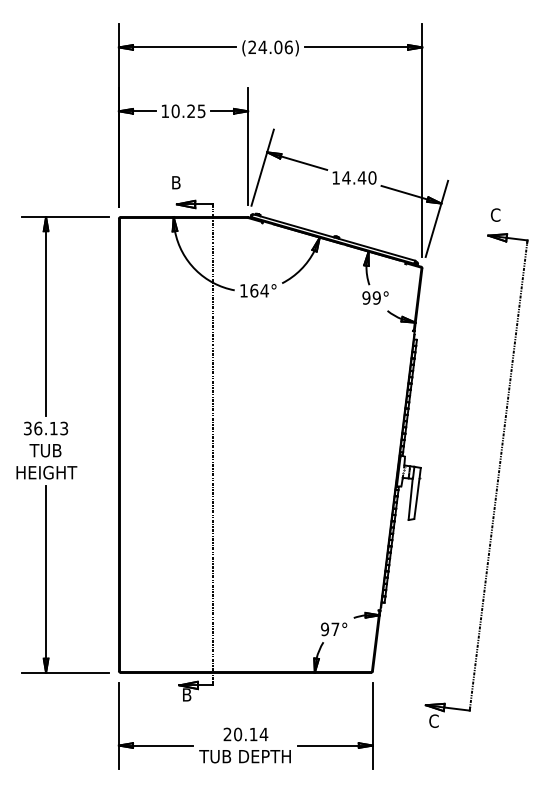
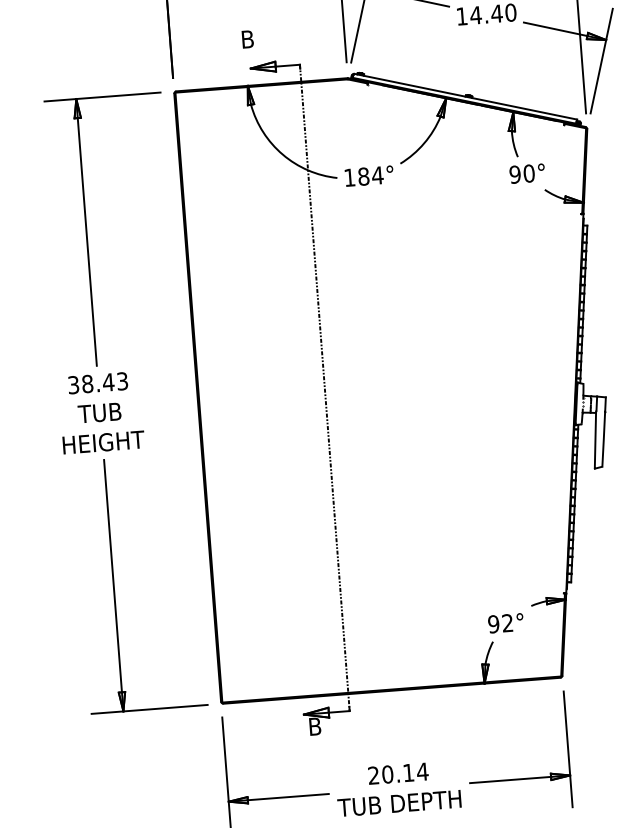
text: (254, 290) -> (363, 176), 164° -> 184°
text: (376, 297) -> (528, 172), 99° -> 90°
text: (46, 428) -> (98, 383), 36.13 -> 38.43
text: (335, 628) -> (507, 622), 97° -> 92°

